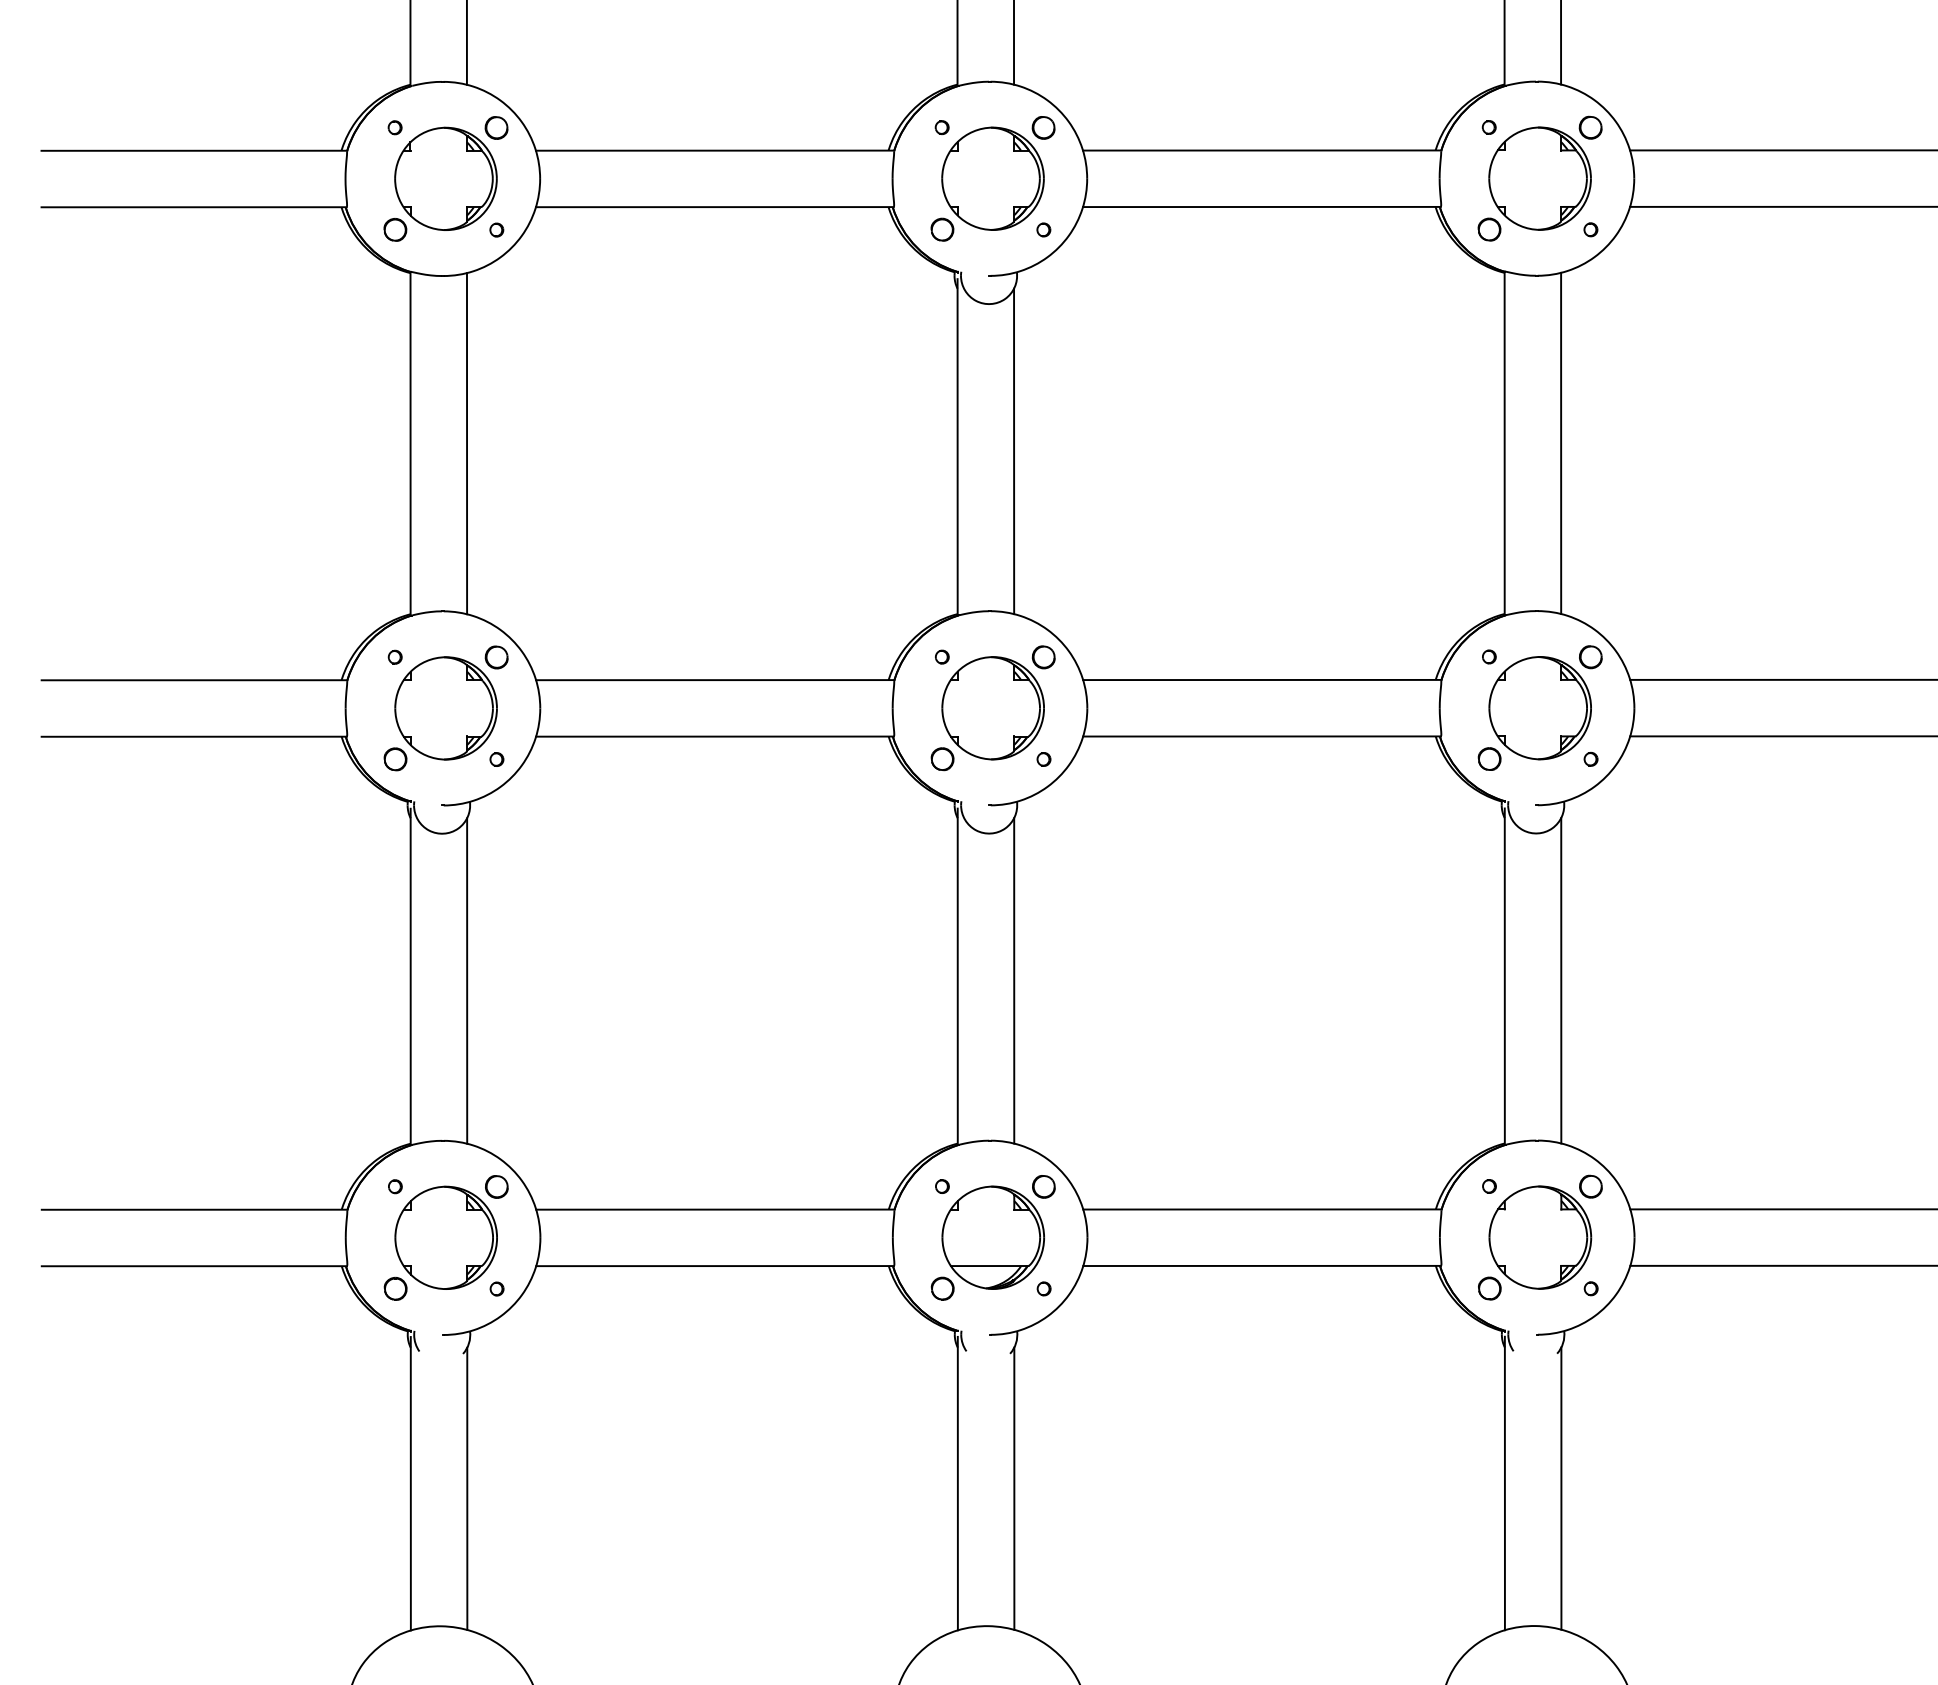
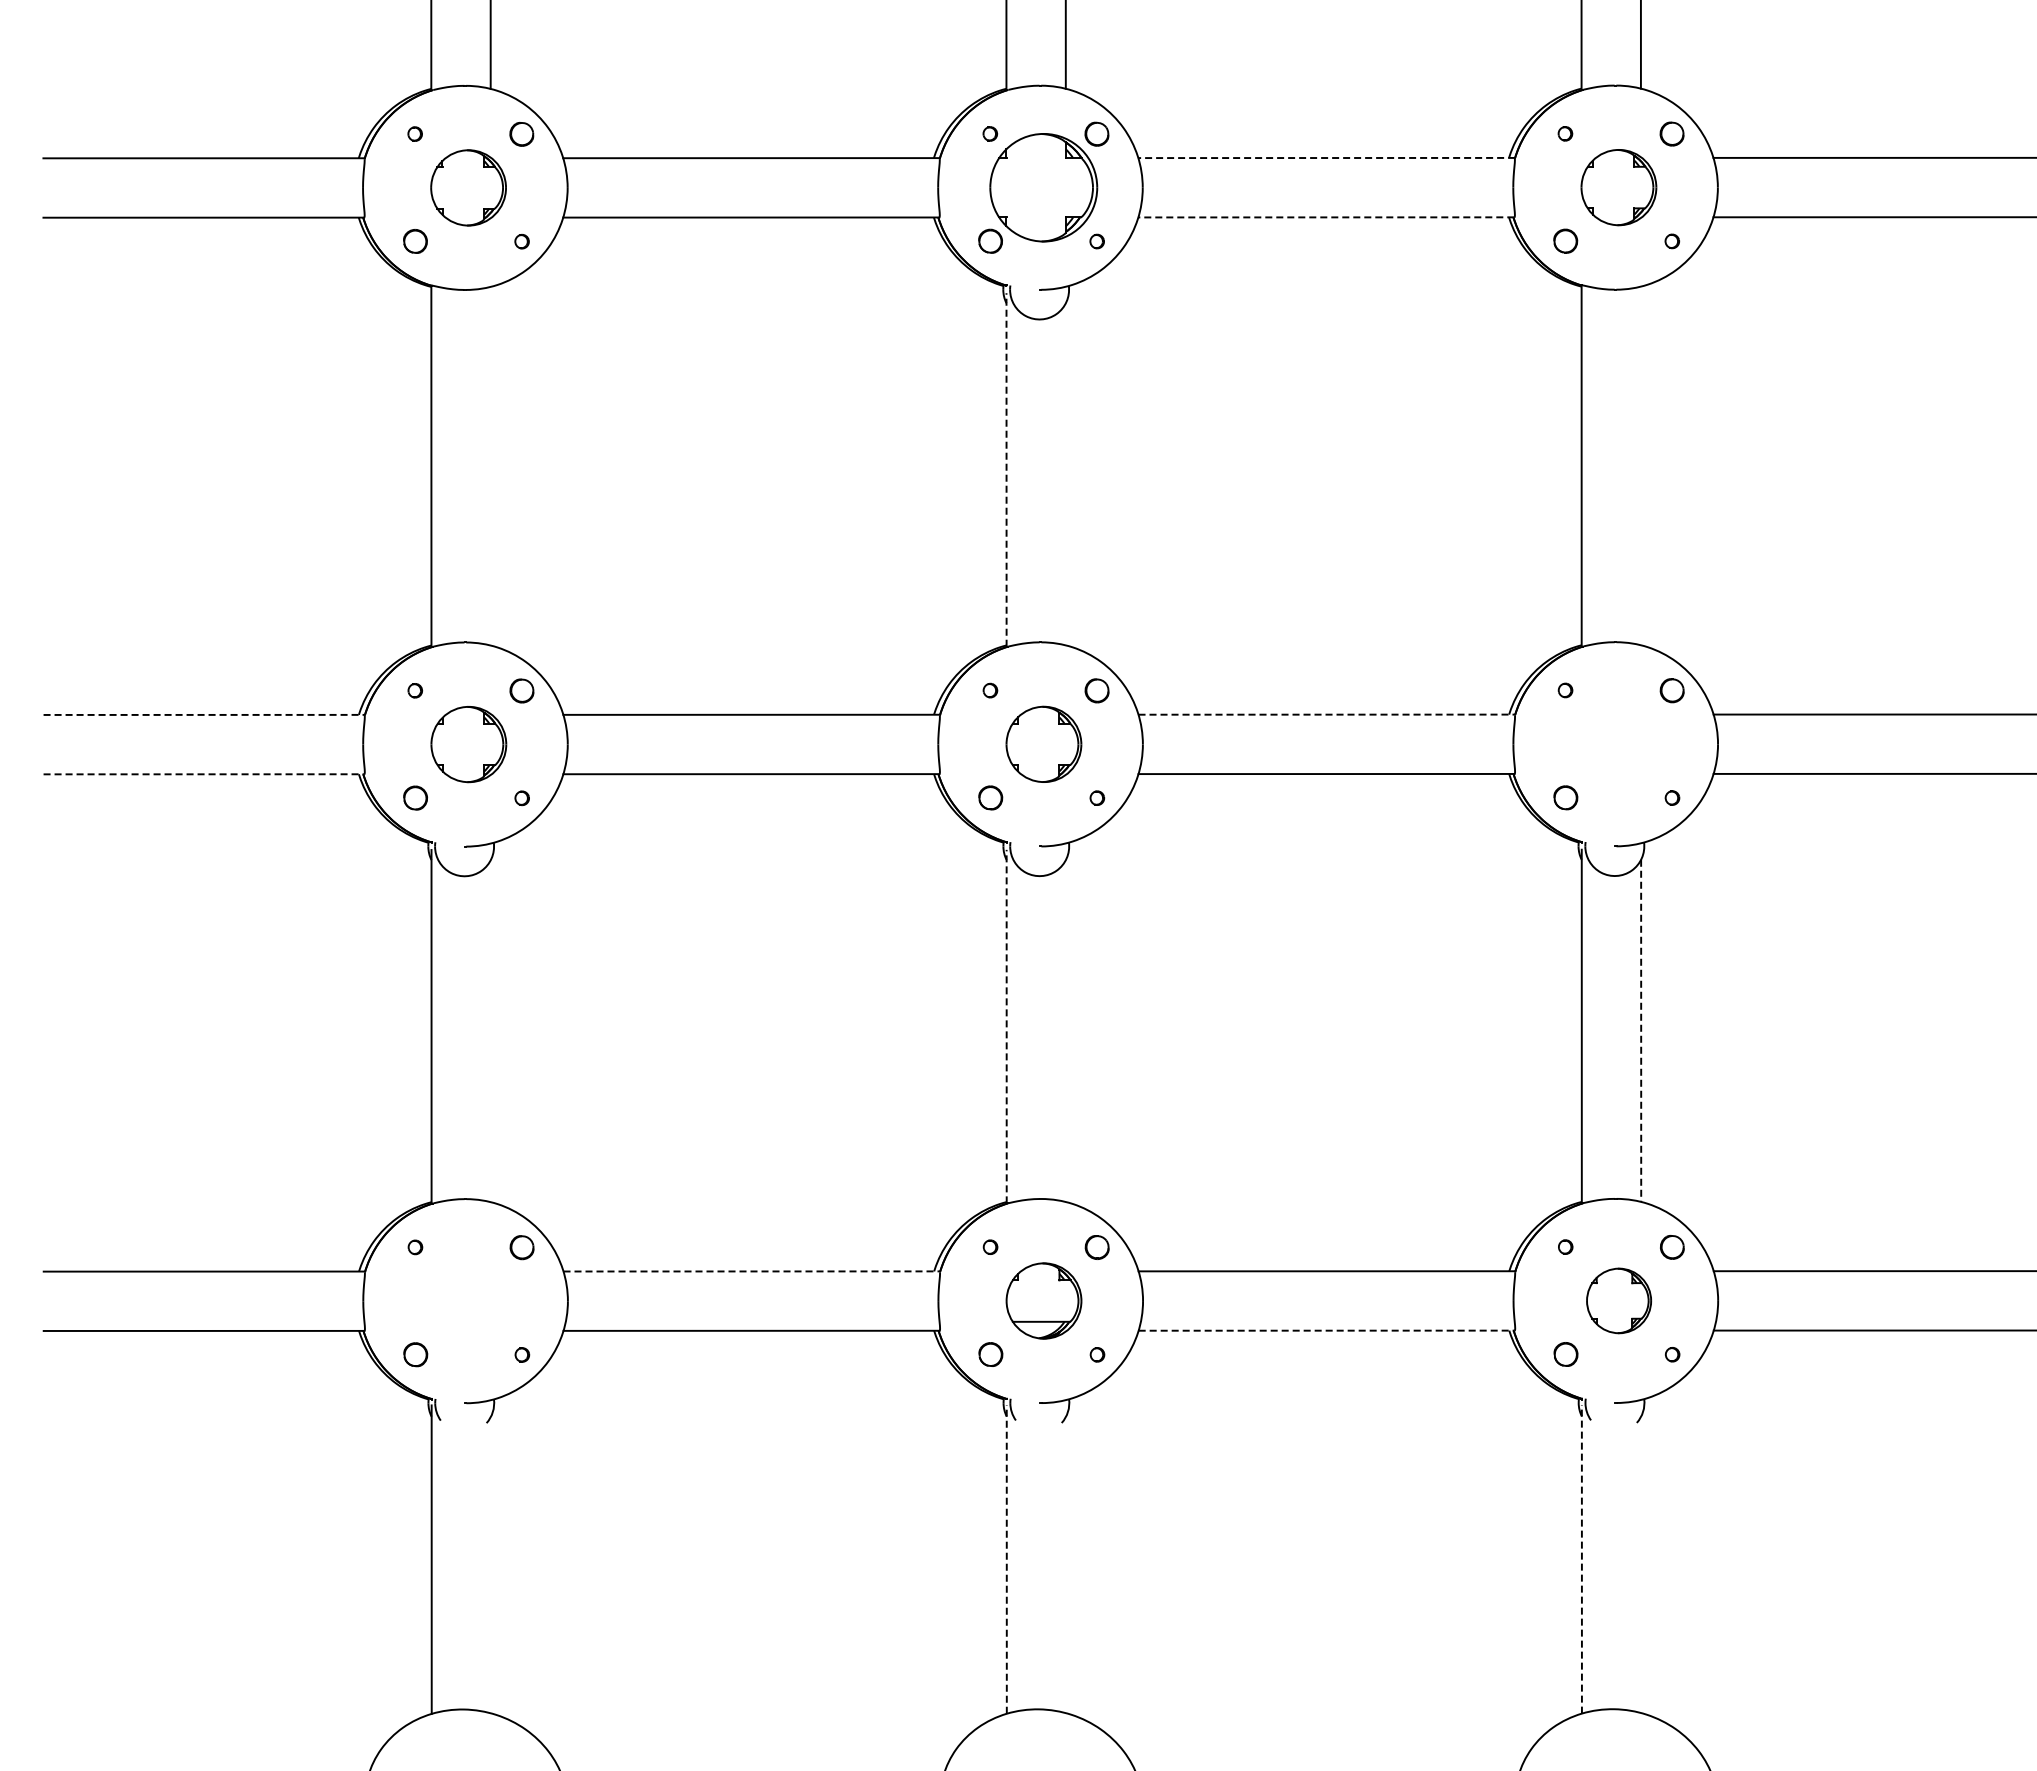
line: (1261, 150) -> (1326, 158), solid -> dashed
part: (445, 178) -> (468, 187), size x0.7
part: (1539, 178) -> (1618, 187), size x0.7
line: (1261, 207) -> (1326, 217), solid -> dashed
line: (466, 442) -> (490, 465), removed
line: (1560, 442) -> (1640, 465), removed
line: (957, 446) -> (1006, 469), solid -> dashed
line: (1013, 451) -> (1065, 474), removed
line: (194, 679) -> (204, 714), solid -> dashed
line: (1262, 679) -> (1327, 714), solid -> dashed
part: (1539, 707) -> (1618, 743), removed
part: (445, 708) -> (468, 744), size x0.7
part: (992, 708) -> (1043, 744), size x0.7
line: (194, 736) -> (204, 774), solid -> dashed
line: (957, 976) -> (1006, 1026), solid -> dashed
line: (1014, 980) -> (1066, 1030), removed
line: (466, 981) -> (490, 1031), removed
line: (1561, 981) -> (1641, 1031), solid -> dashed
line: (715, 1209) -> (752, 1271), solid -> dashed
part: (445, 1237) -> (468, 1300), removed
part: (992, 1237) -> (1043, 1300), size x0.7
part: (1539, 1237) -> (1618, 1300), size x0.6
line: (1261, 1265) -> (1326, 1330), solid -> dashed
line: (957, 1482) -> (1006, 1558), solid -> dashed
line: (1504, 1482) -> (1581, 1558), solid -> dashed
line: (467, 1488) -> (491, 1564), removed
line: (1014, 1488) -> (1066, 1564), removed
line: (1561, 1488) -> (1641, 1564), removed

